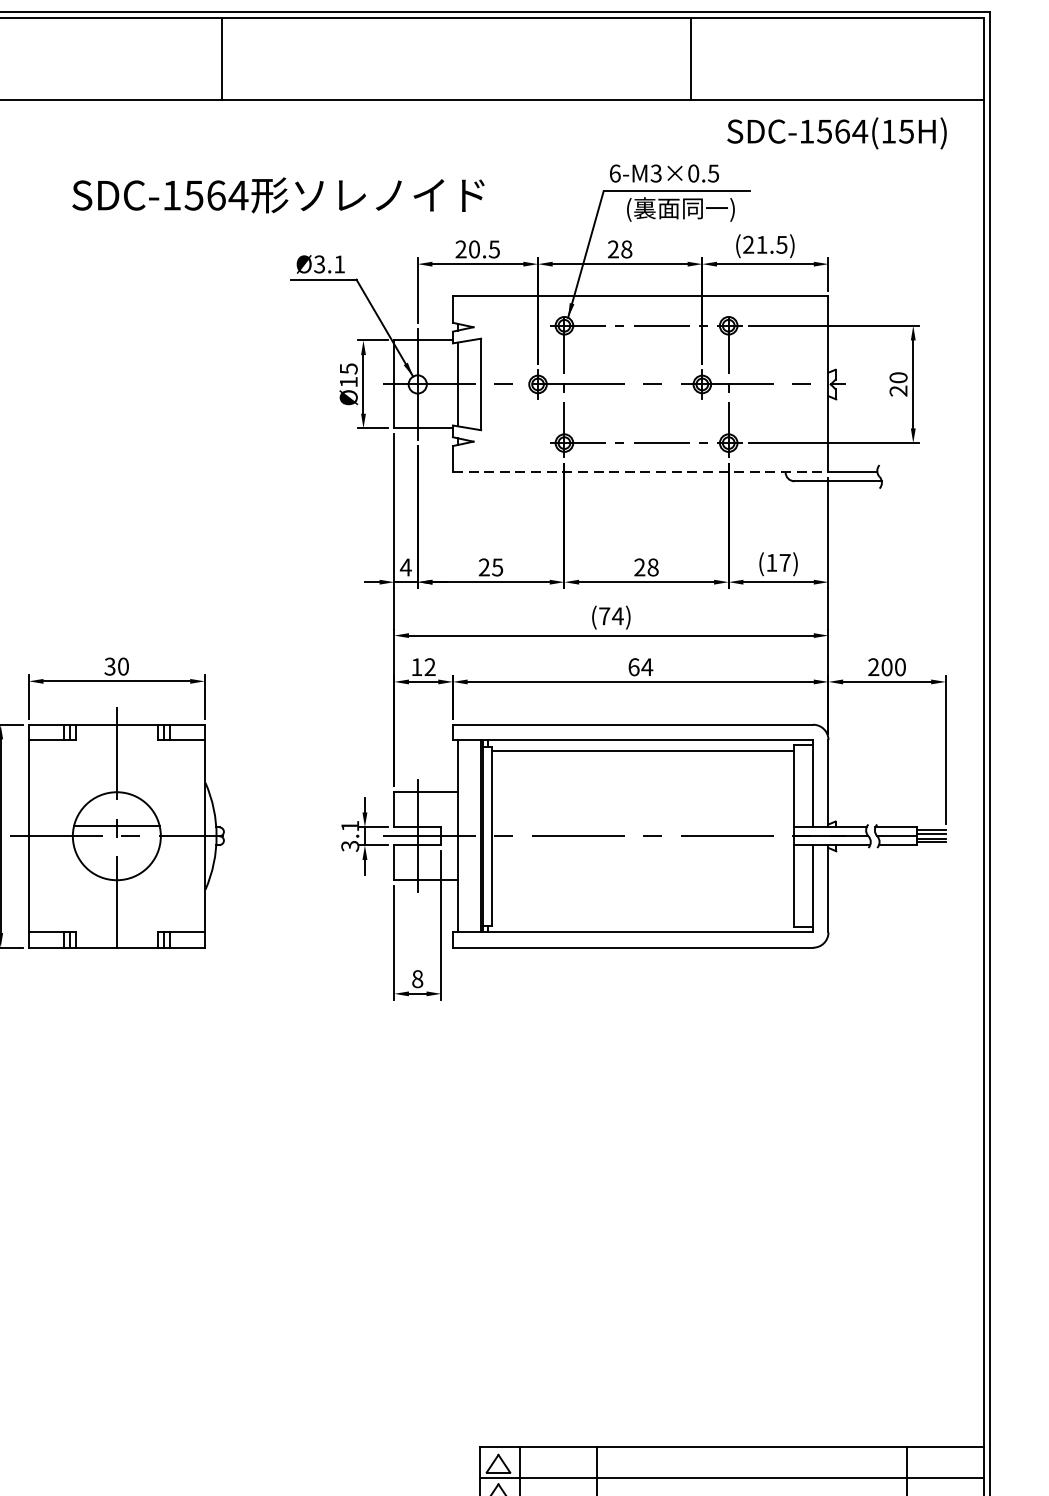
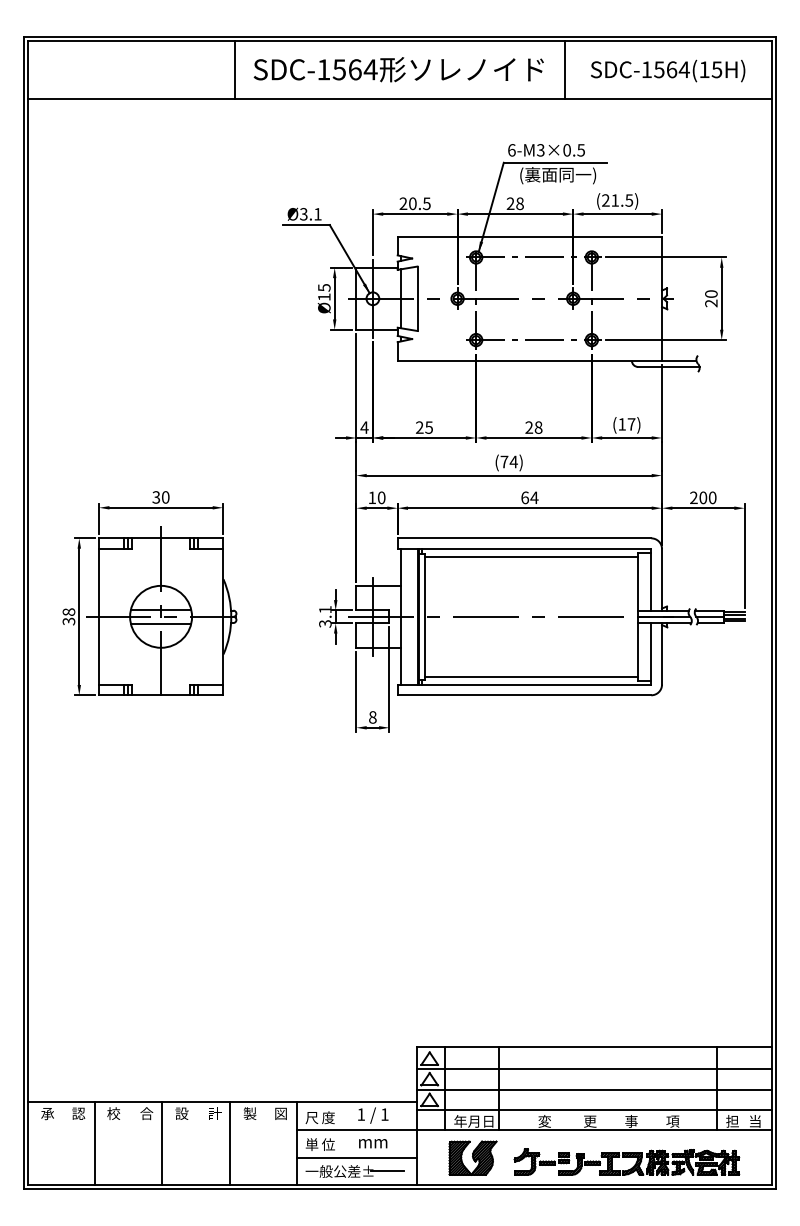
text: (837, 132) -> (668, 70), moved
text: (277, 195) -> (398, 69), moved
line: (641, 472) -> (530, 360), dashed -> solid
text: (429, 666) -> (381, 497), 12 -> 10
line: (116, 847) -> (160, 624), added
line: (643, 920) -> (531, 676), added

